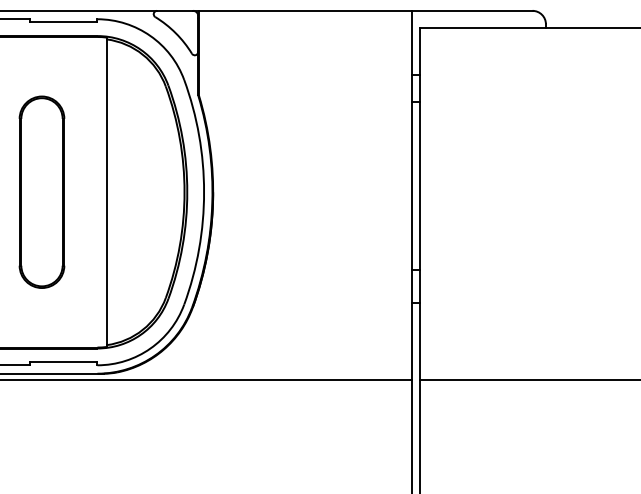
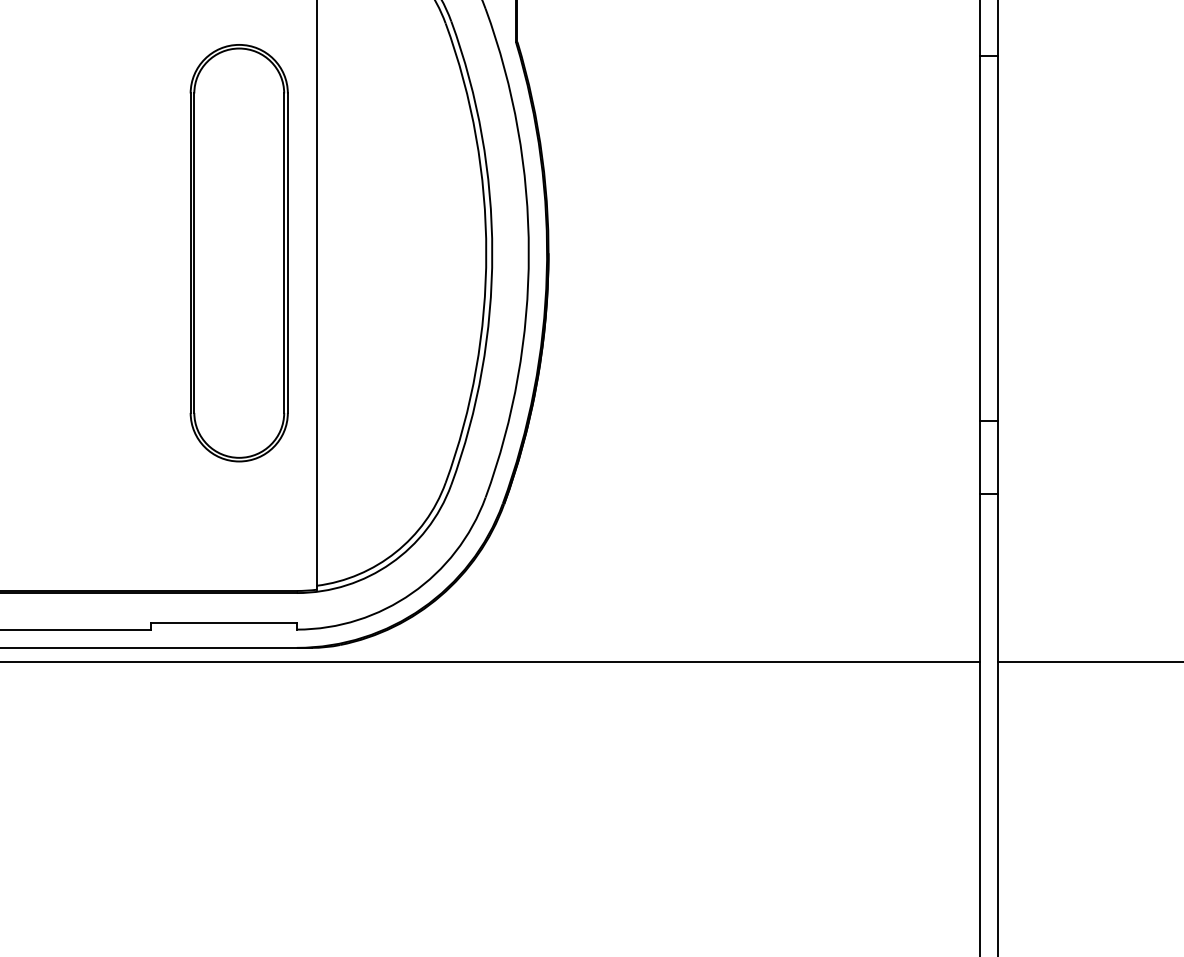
part: (41, 191) -> (238, 251), moved

